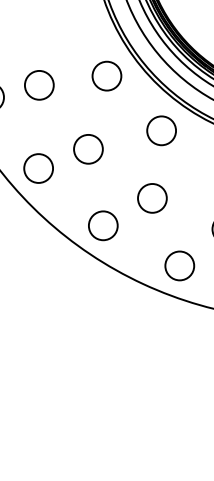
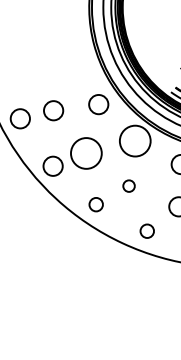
circle: (160, 129) -> (134, 140), size x1.6
circle: (88, 149) -> (86, 153), size x1.6
circle: (151, 197) -> (128, 185), size x0.6
circle: (102, 225) -> (95, 204), size x0.7
circle: (178, 264) -> (146, 230), size x0.7

